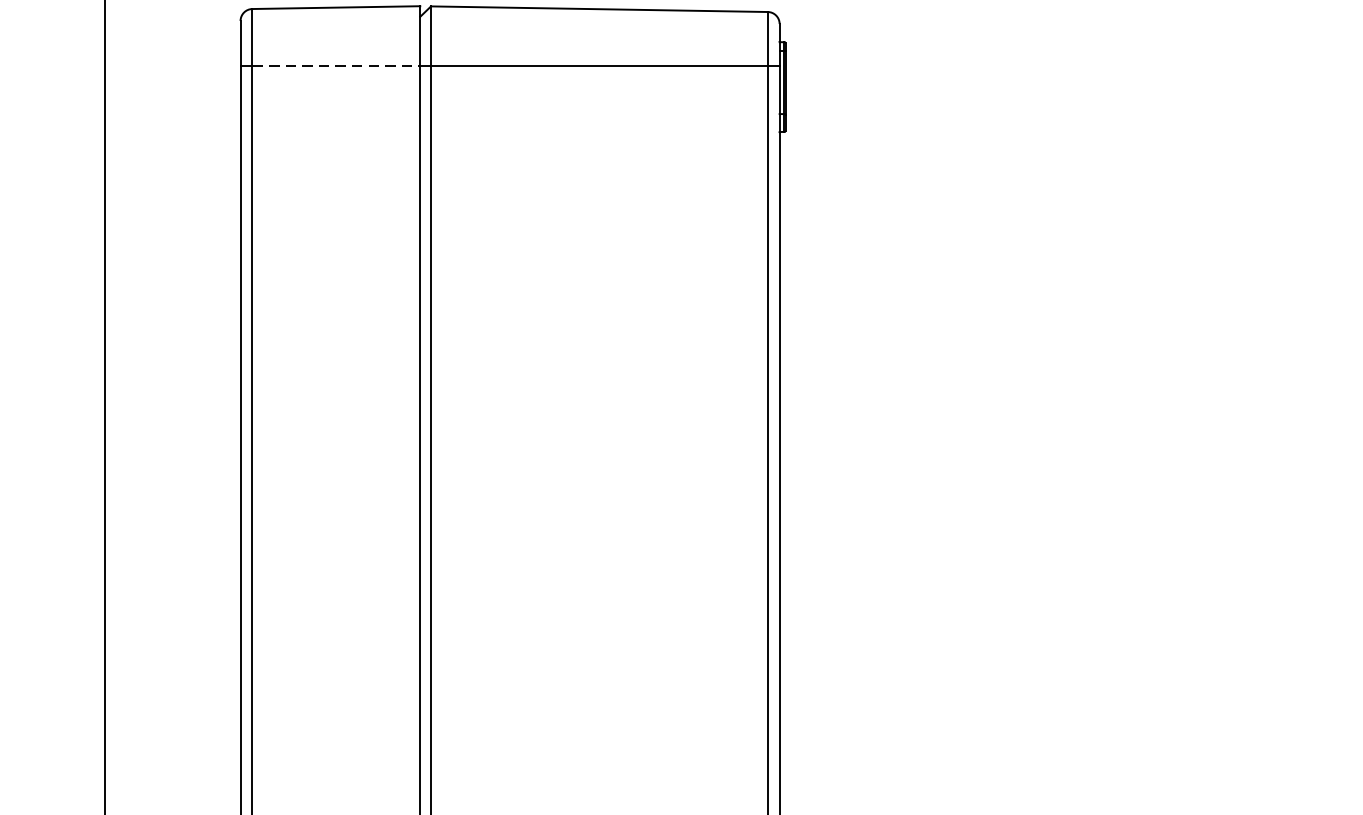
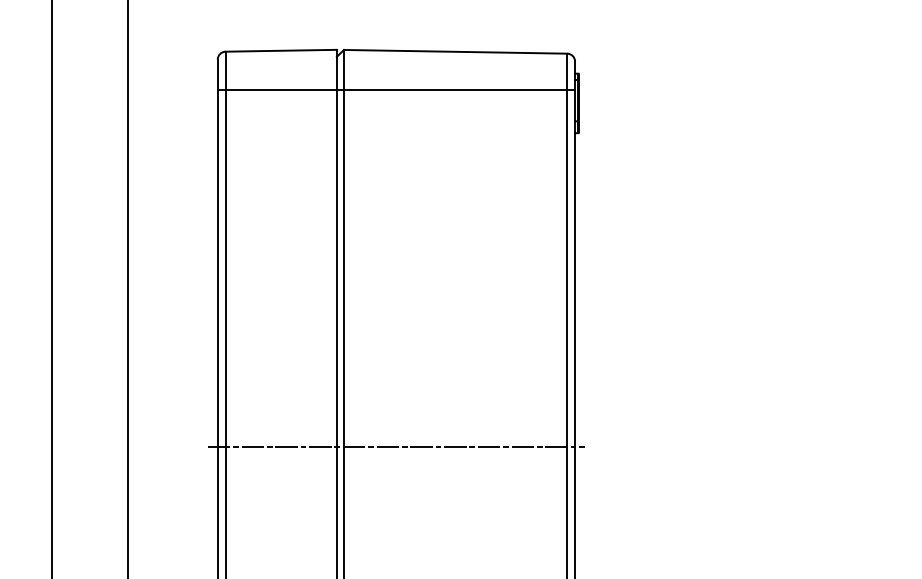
line: (336, 66) -> (281, 89), dashed -> solid
line: (510, 604) -> (396, 446), added

